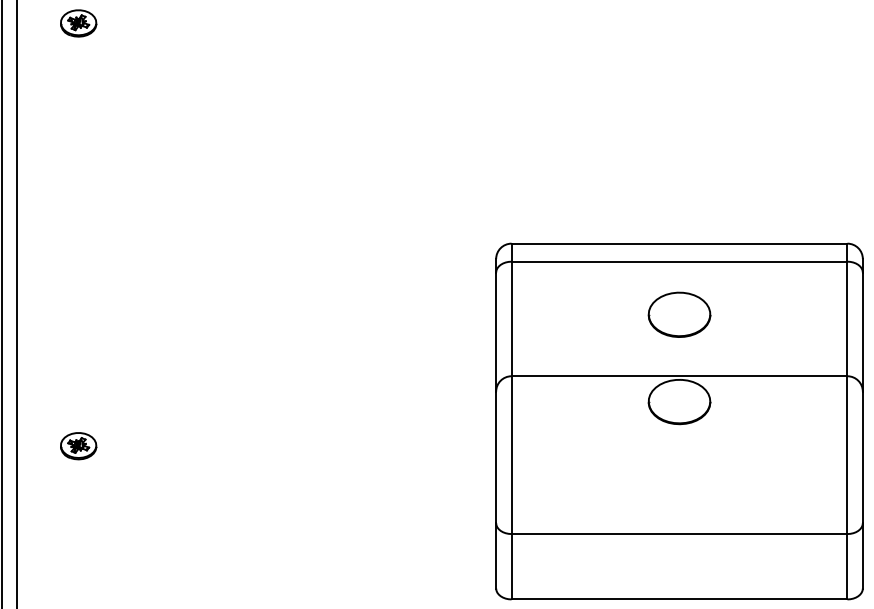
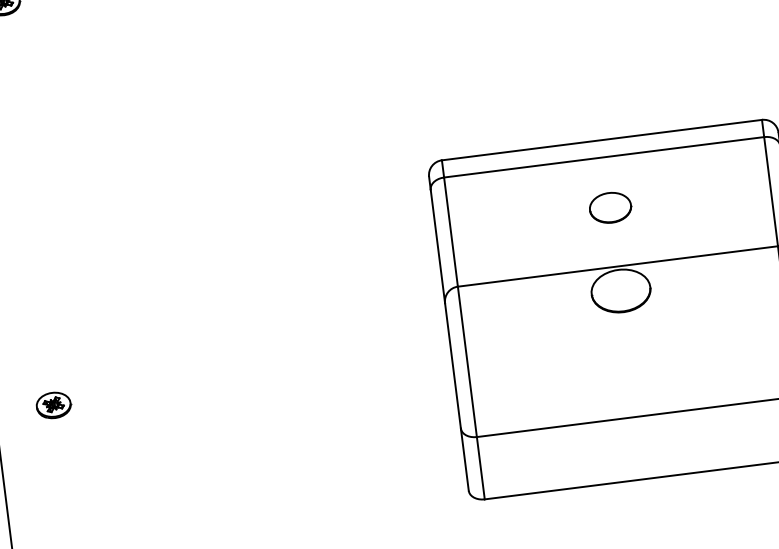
part: (679, 314) -> (610, 207), size x0.7

